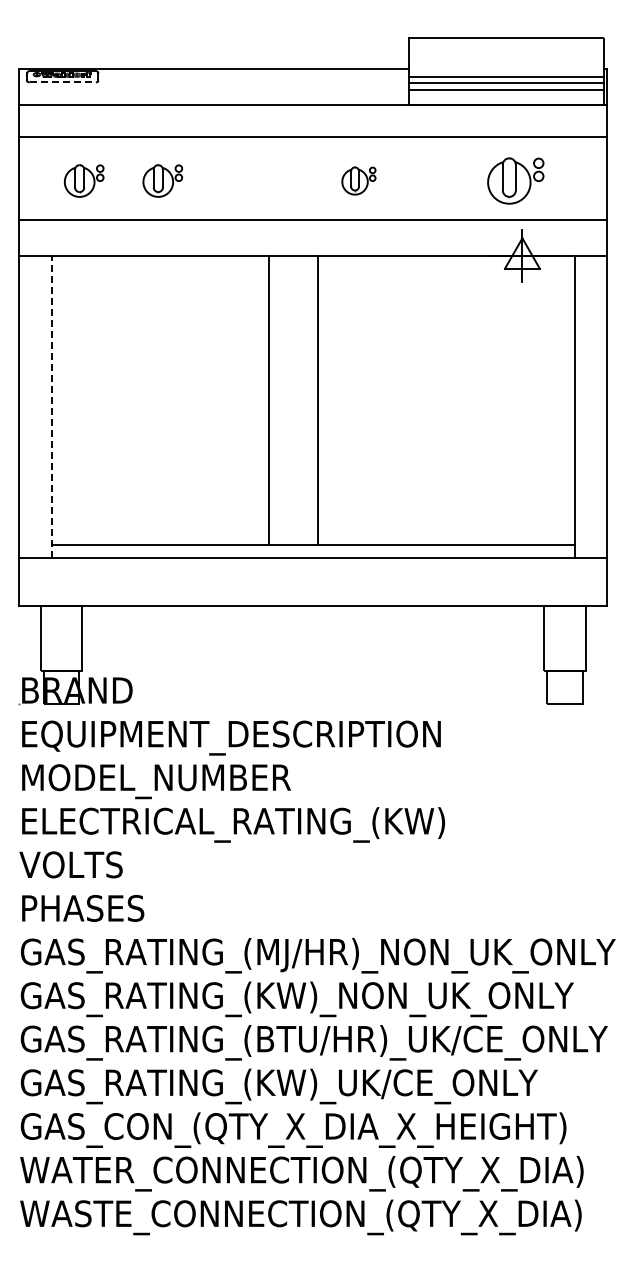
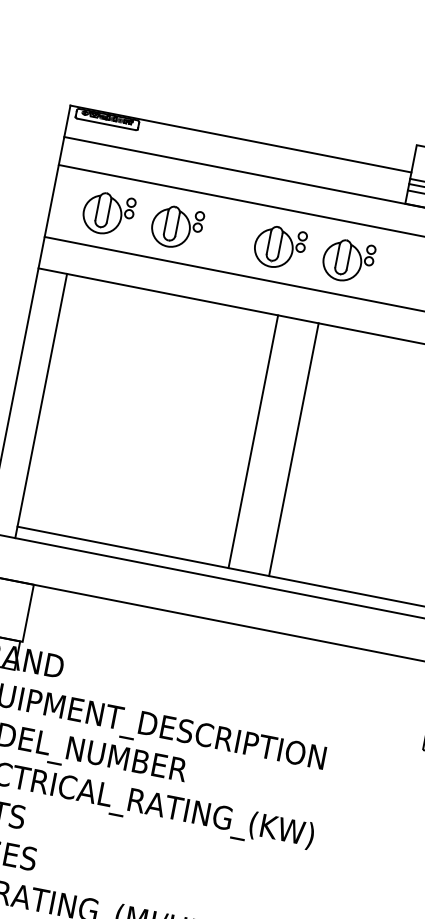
line: (63, 82) -> (107, 124), dashed -> solid
part: (83, 180) -> (107, 213), size x1.43
part: (162, 180) -> (176, 227), size x1.43
part: (279, 180) -> (279, 247), added
part: (358, 180) -> (348, 260), size x1.67
line: (269, 400) -> (253, 441), moved
line: (317, 400) -> (293, 449), moved
line: (51, 406) -> (41, 405), dashed -> solid

